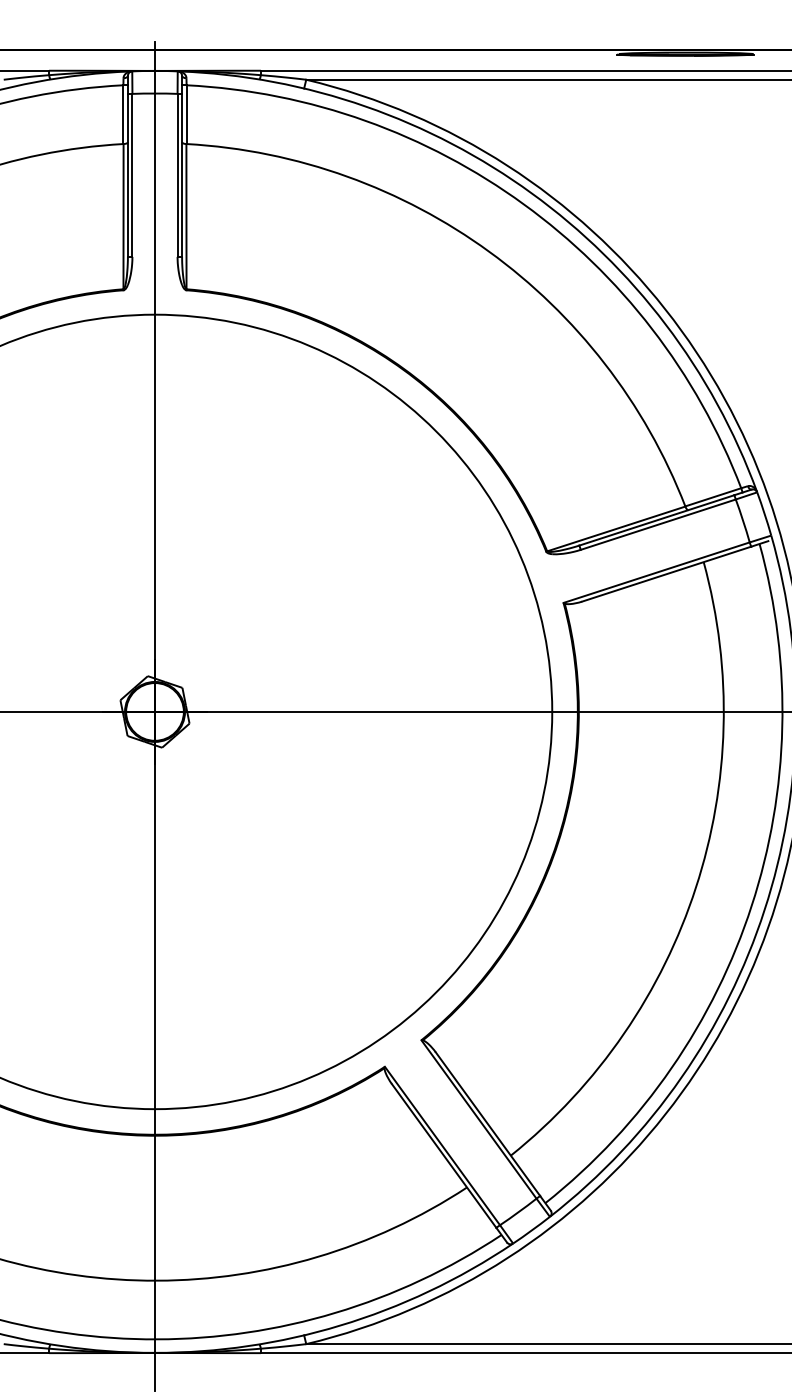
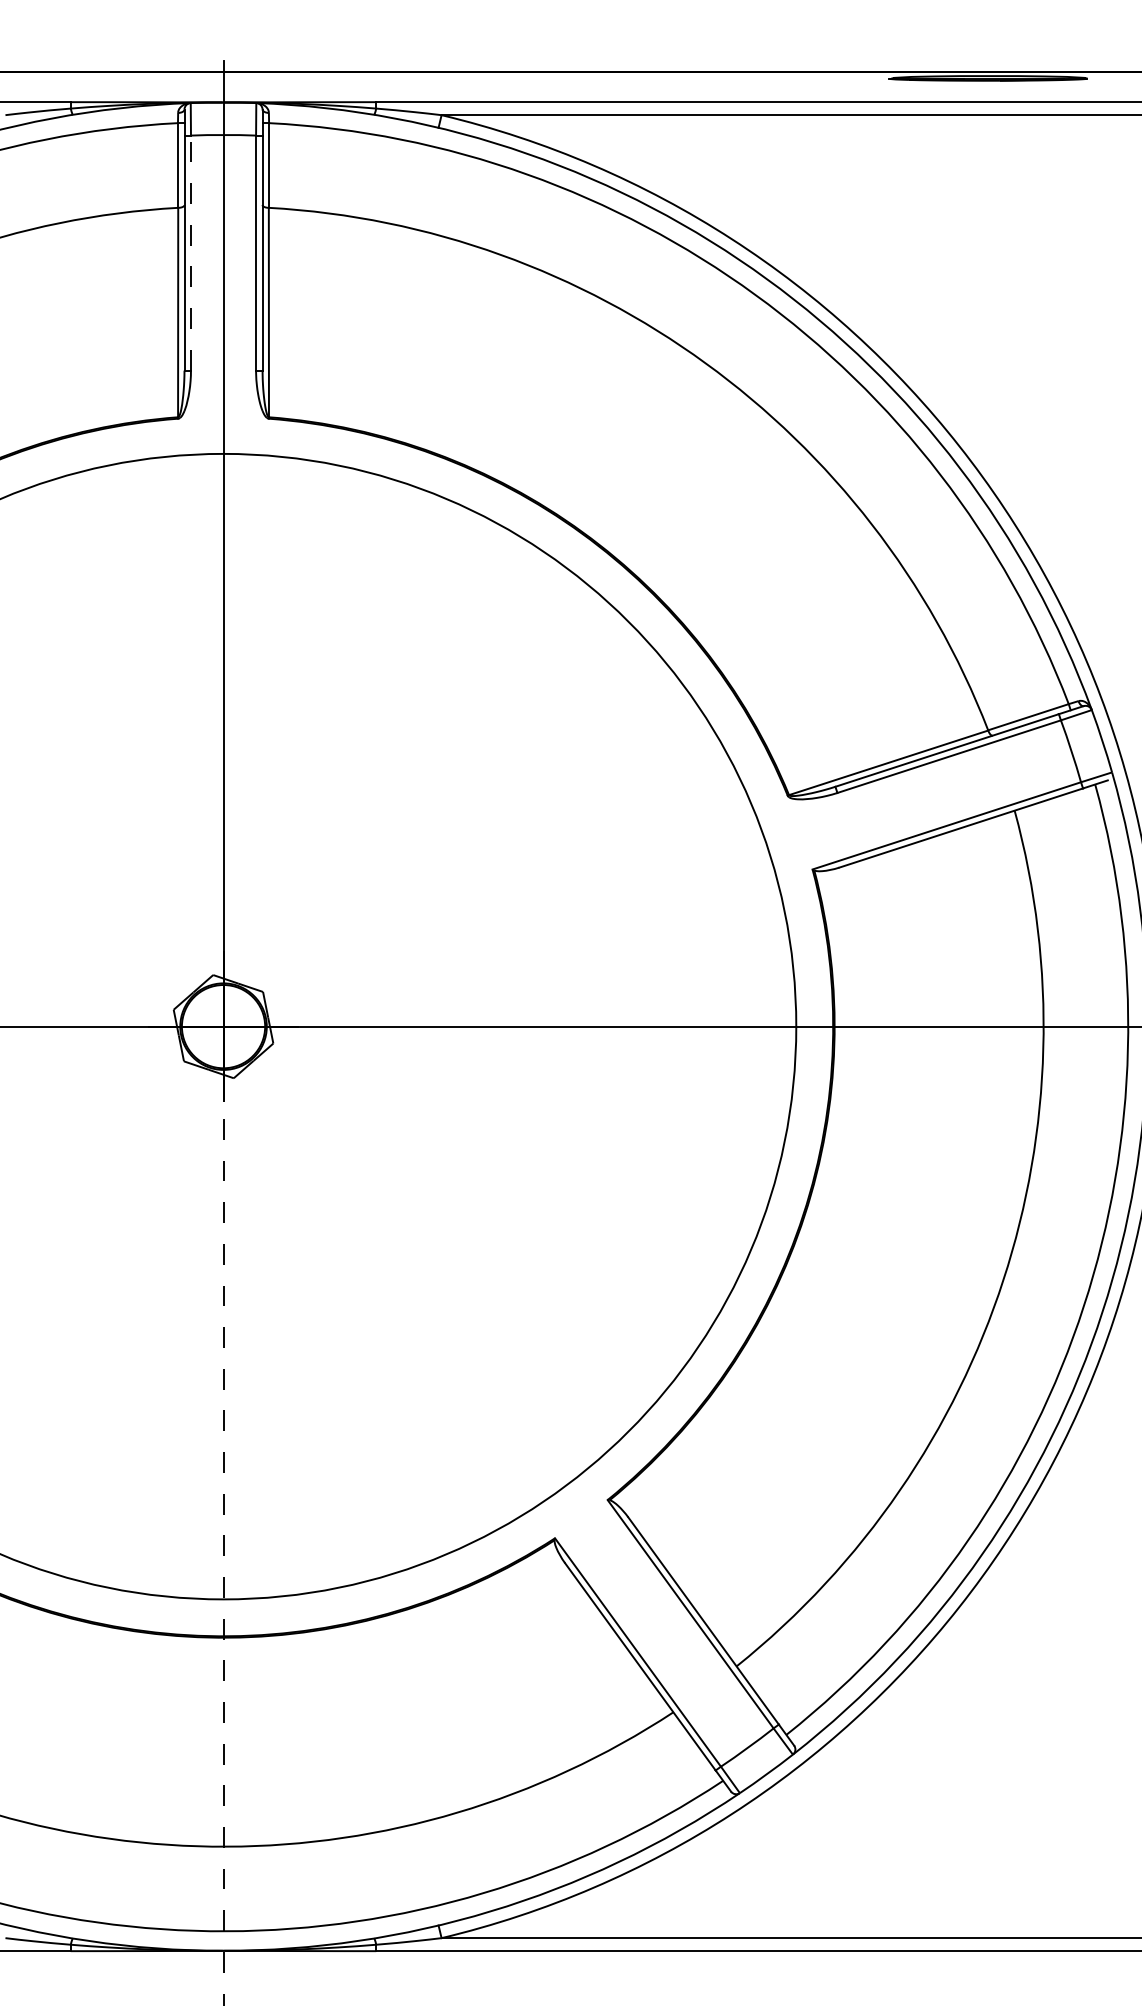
line: (132, 174) -> (191, 251), solid -> dashed
line: (155, 1026) -> (224, 1480), solid -> dashed

